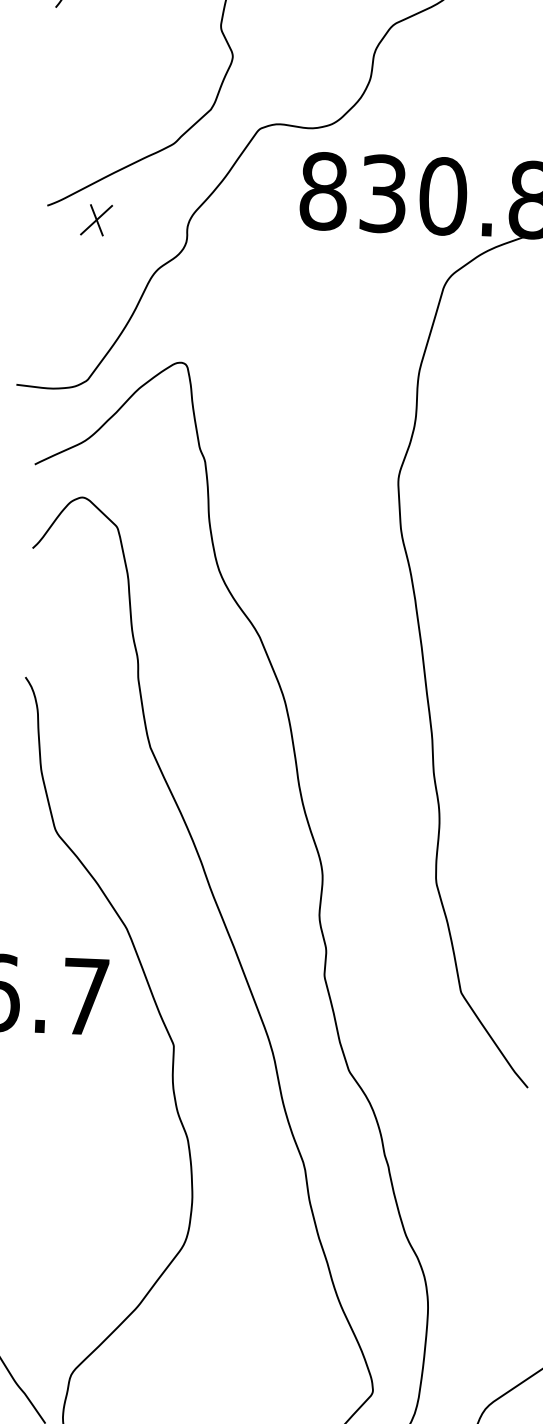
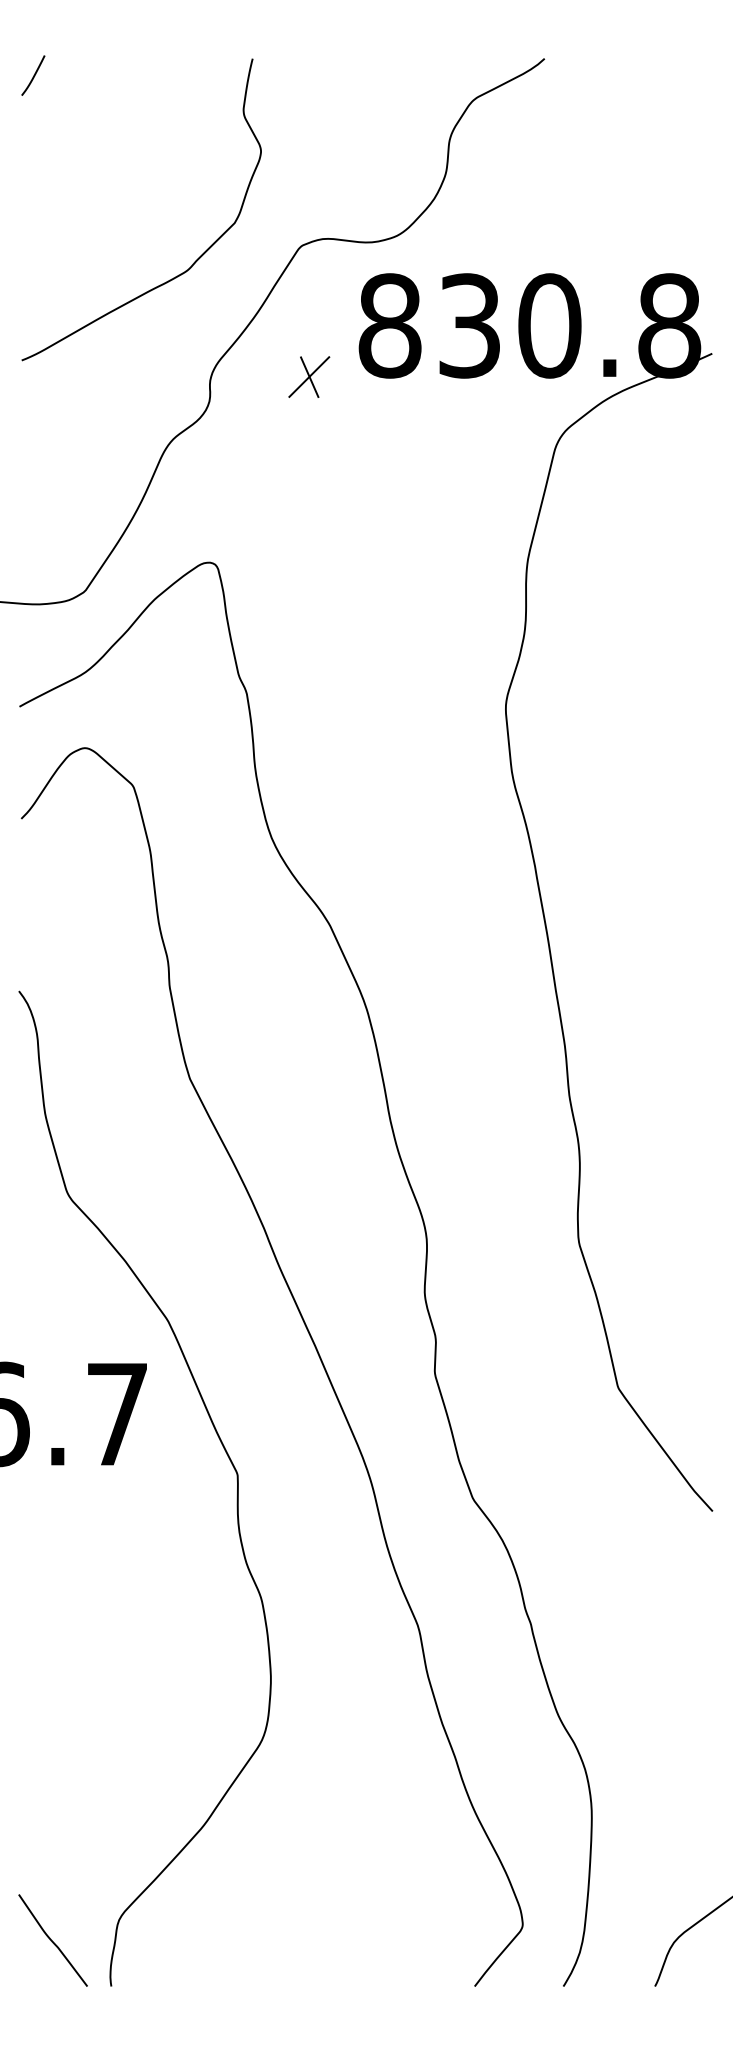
part: (96, 219) -> (309, 376), moved

